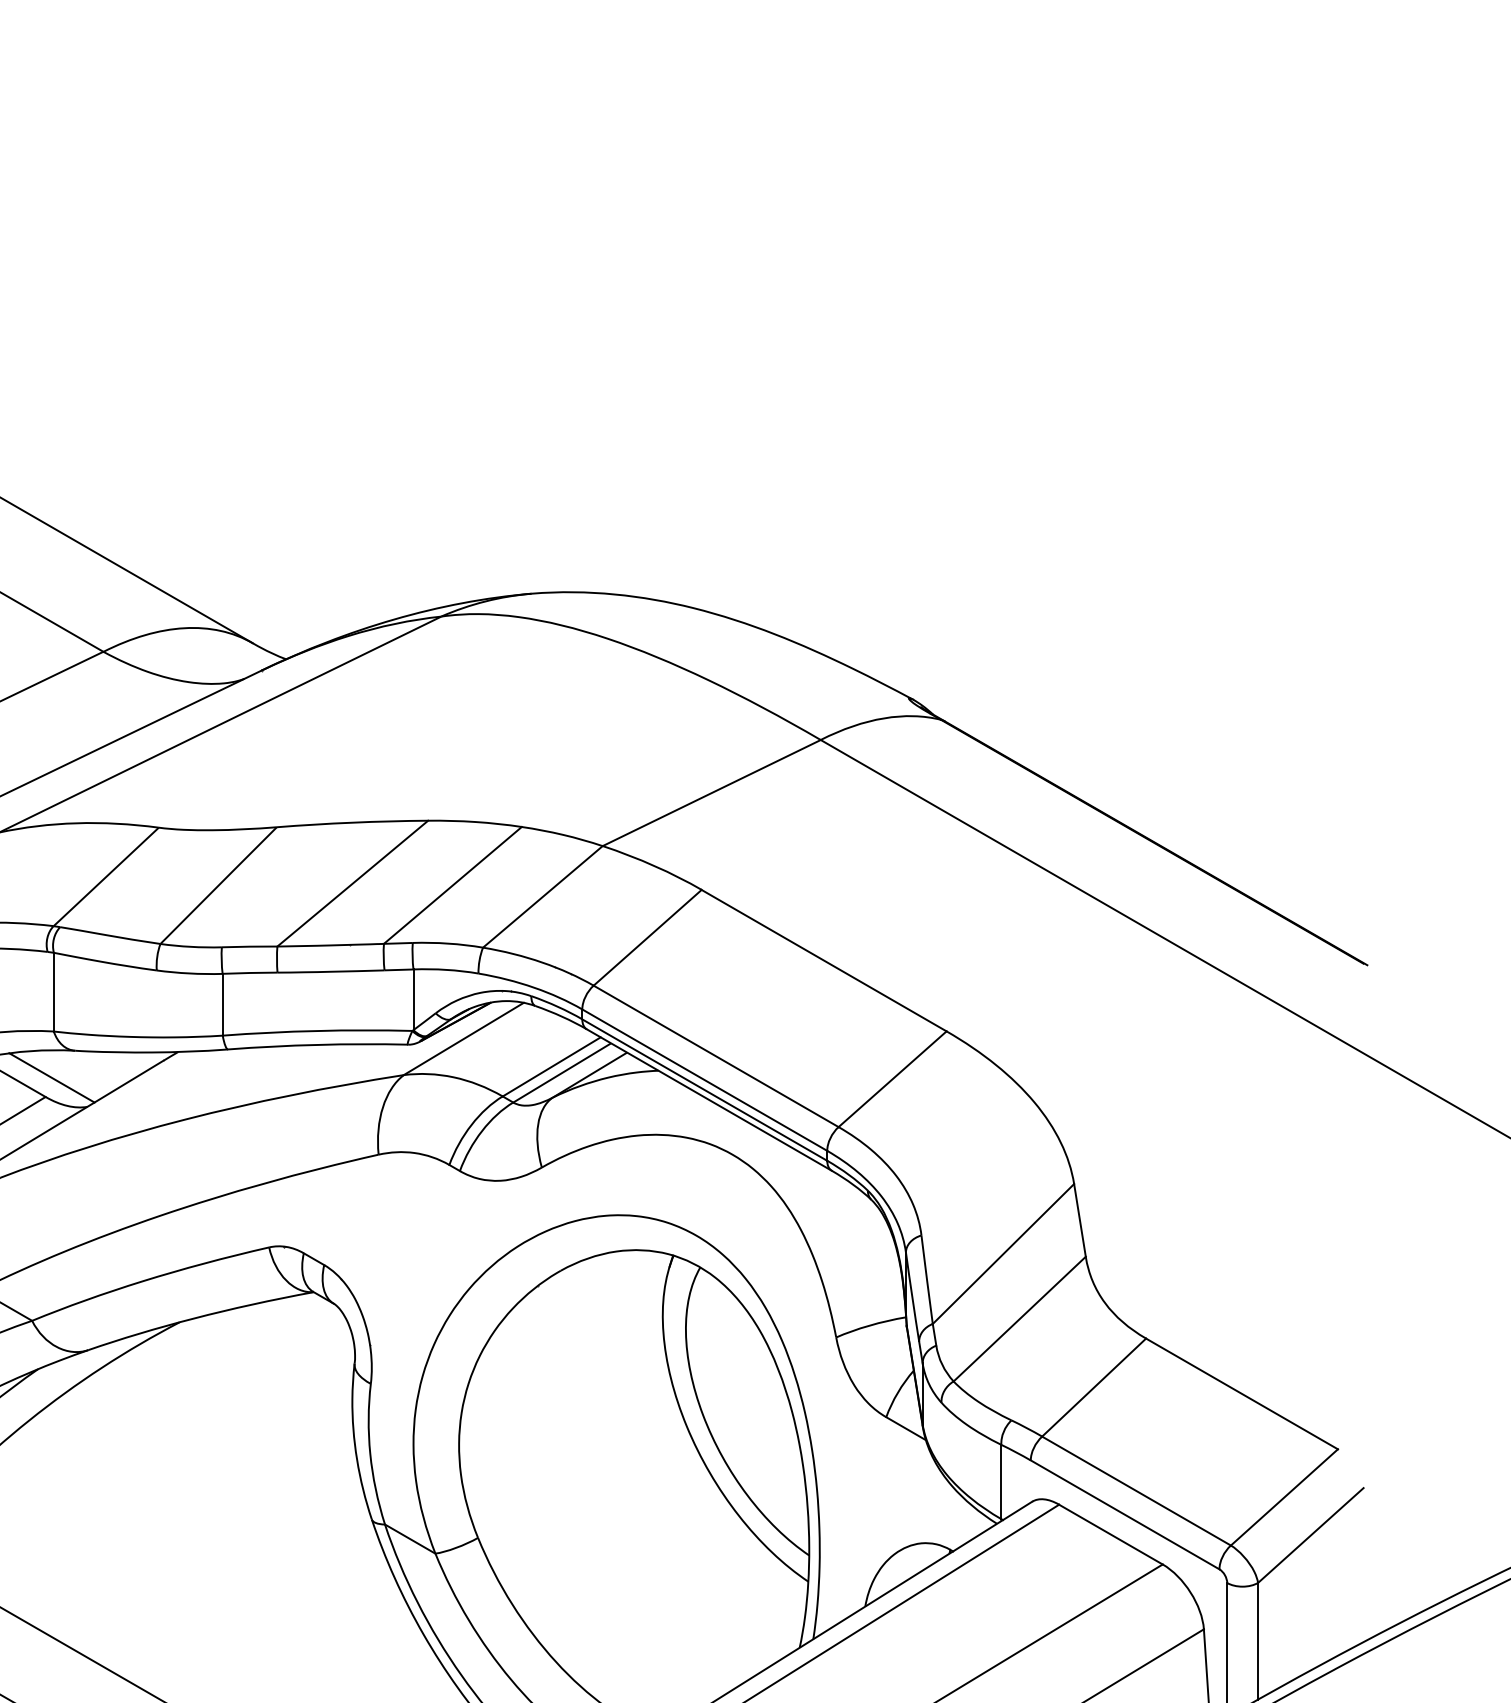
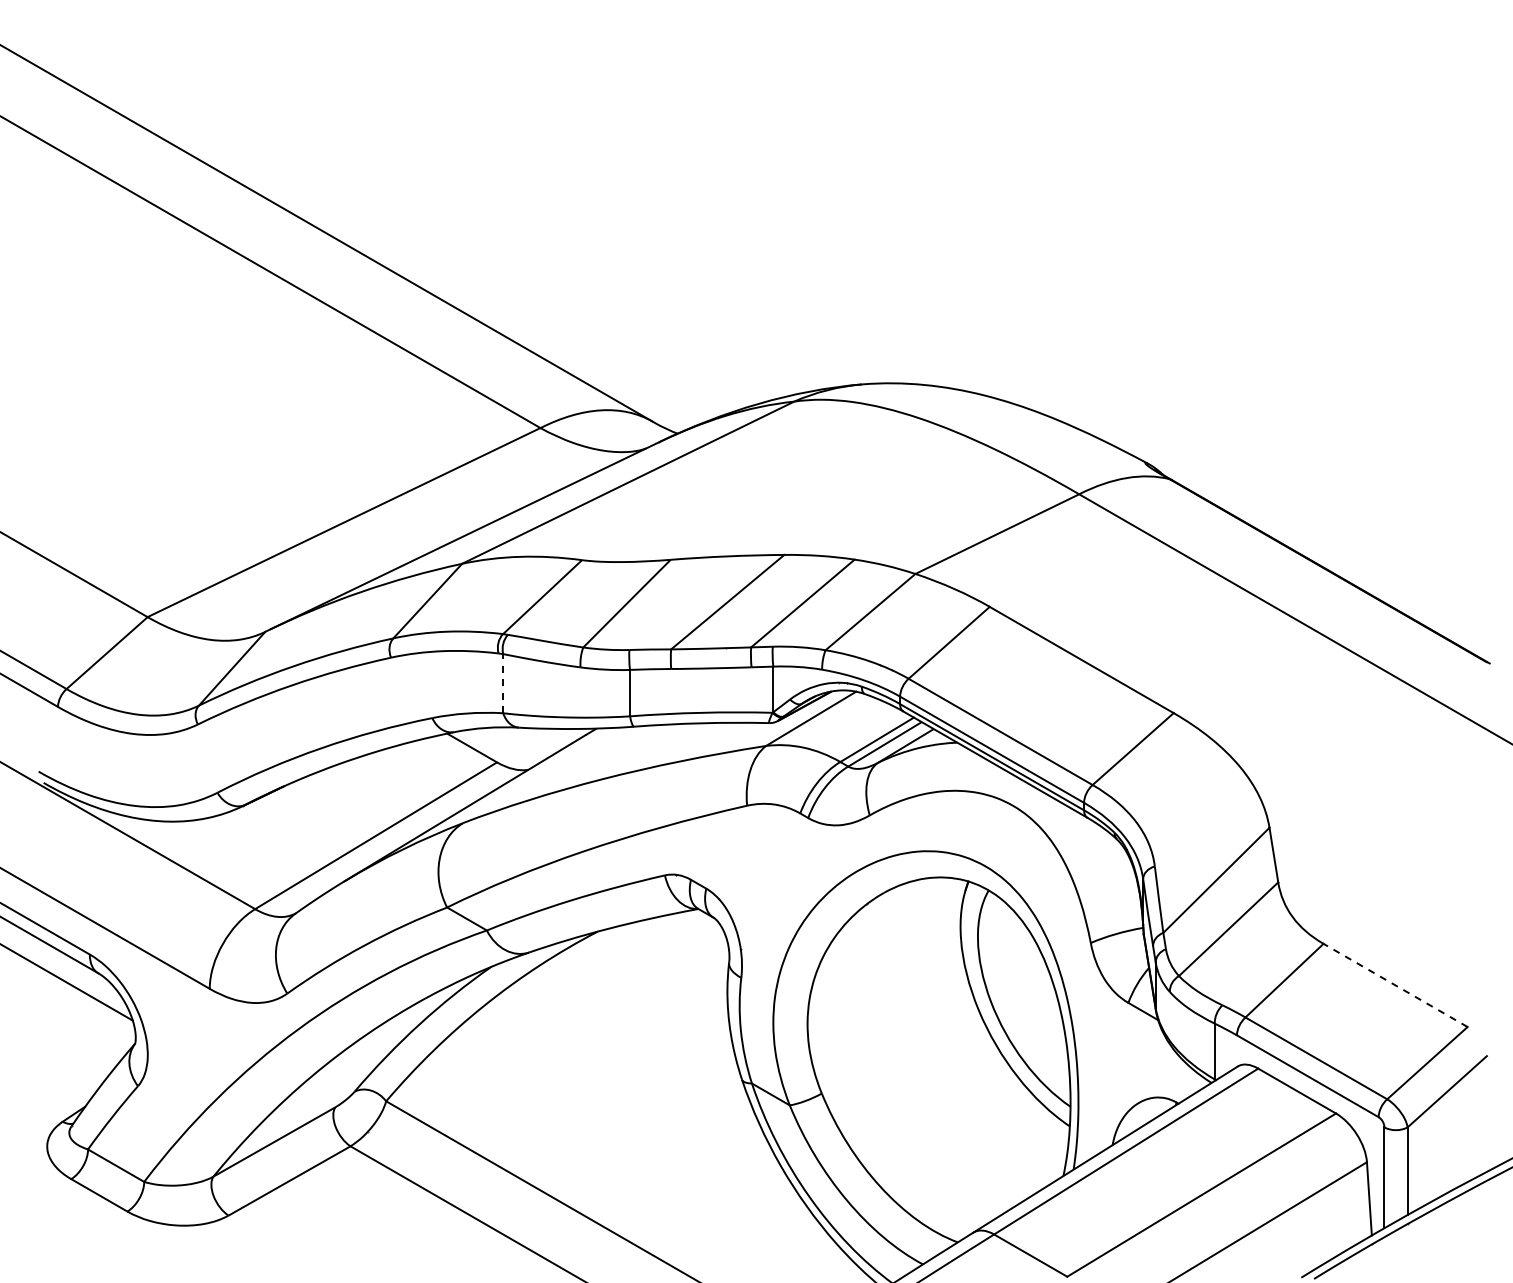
line: (54, 991) -> (503, 683), solid -> dashed
line: (51, 1077) -> (501, 747), removed
line: (1241, 1394) -> (1395, 985), solid -> dashed

